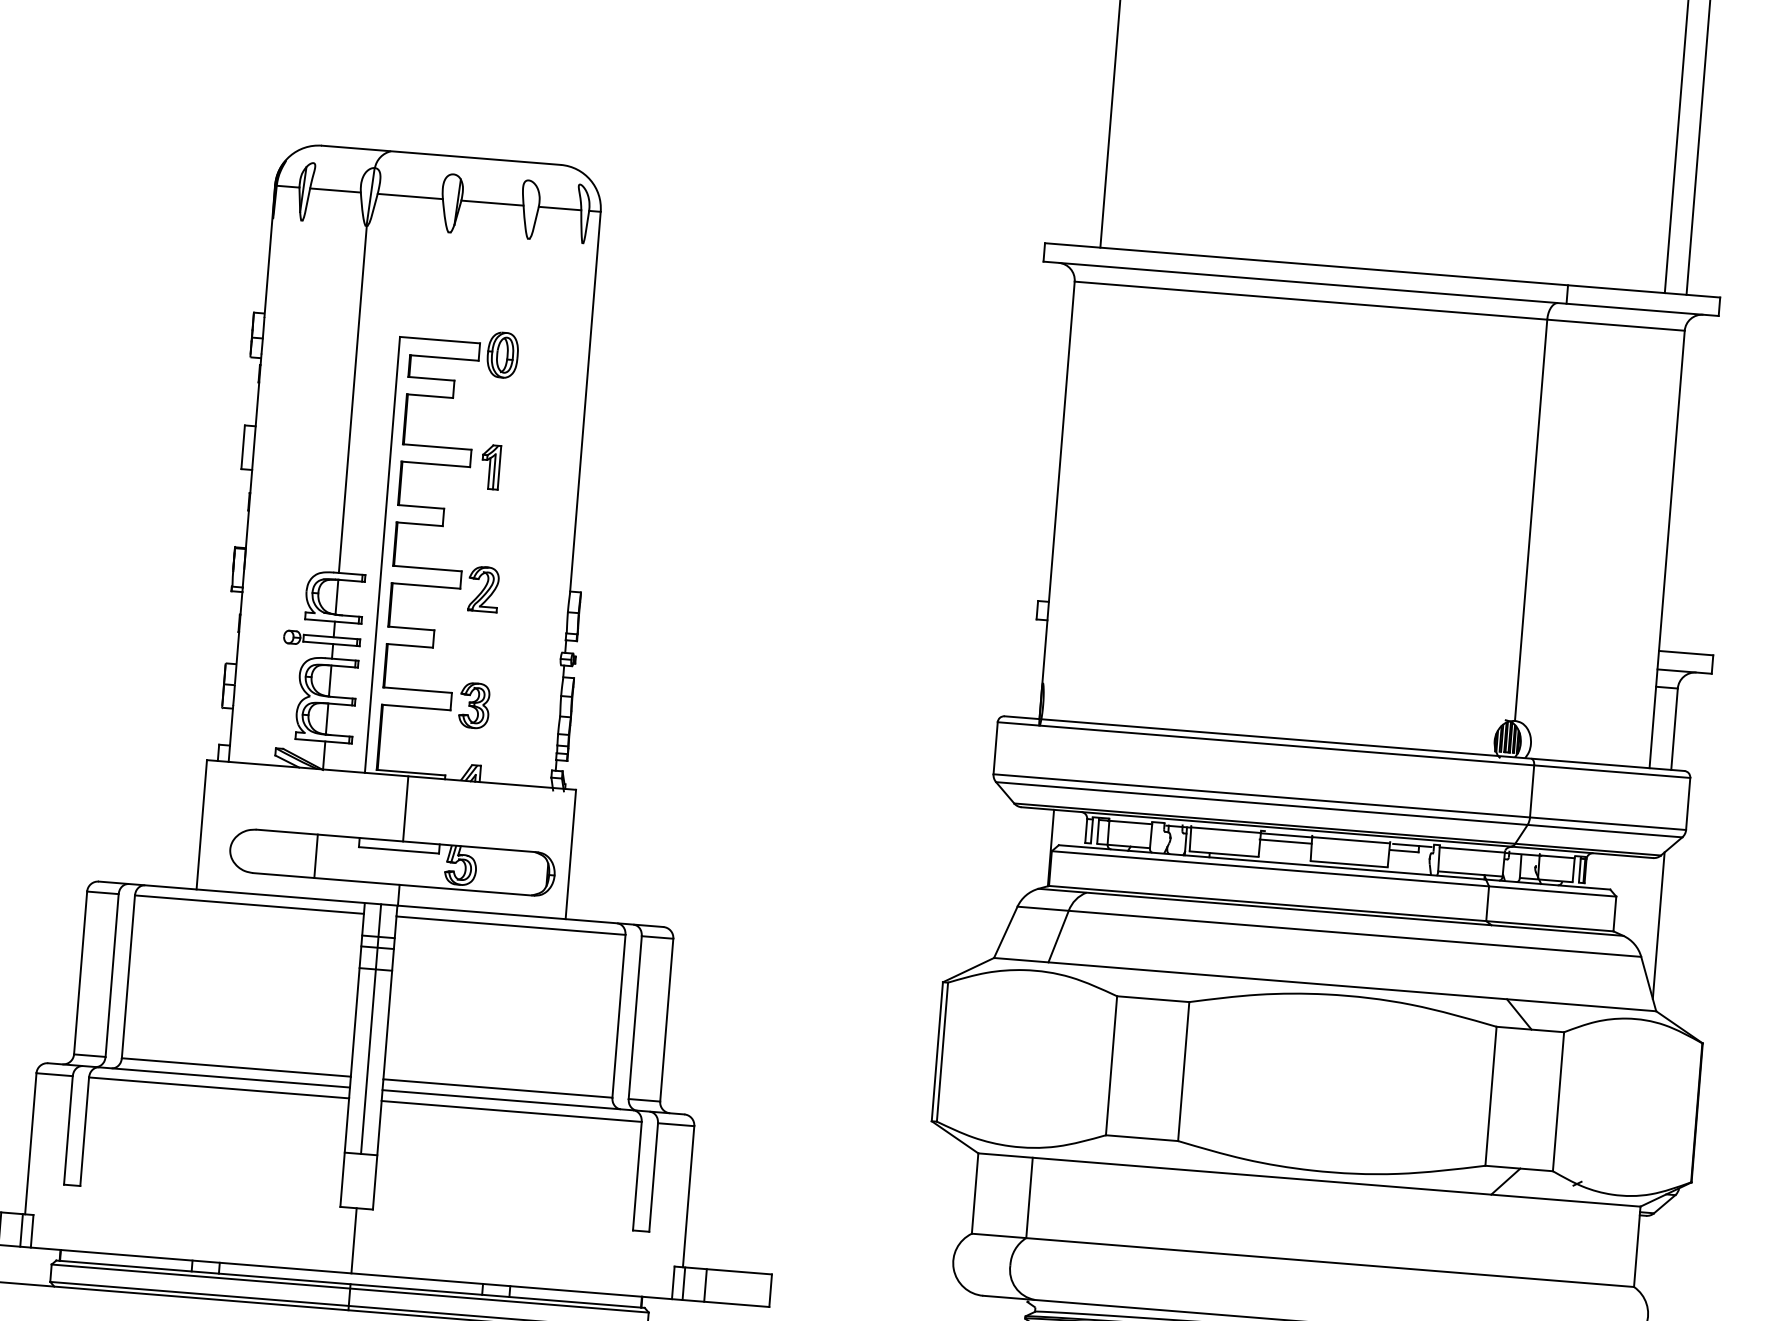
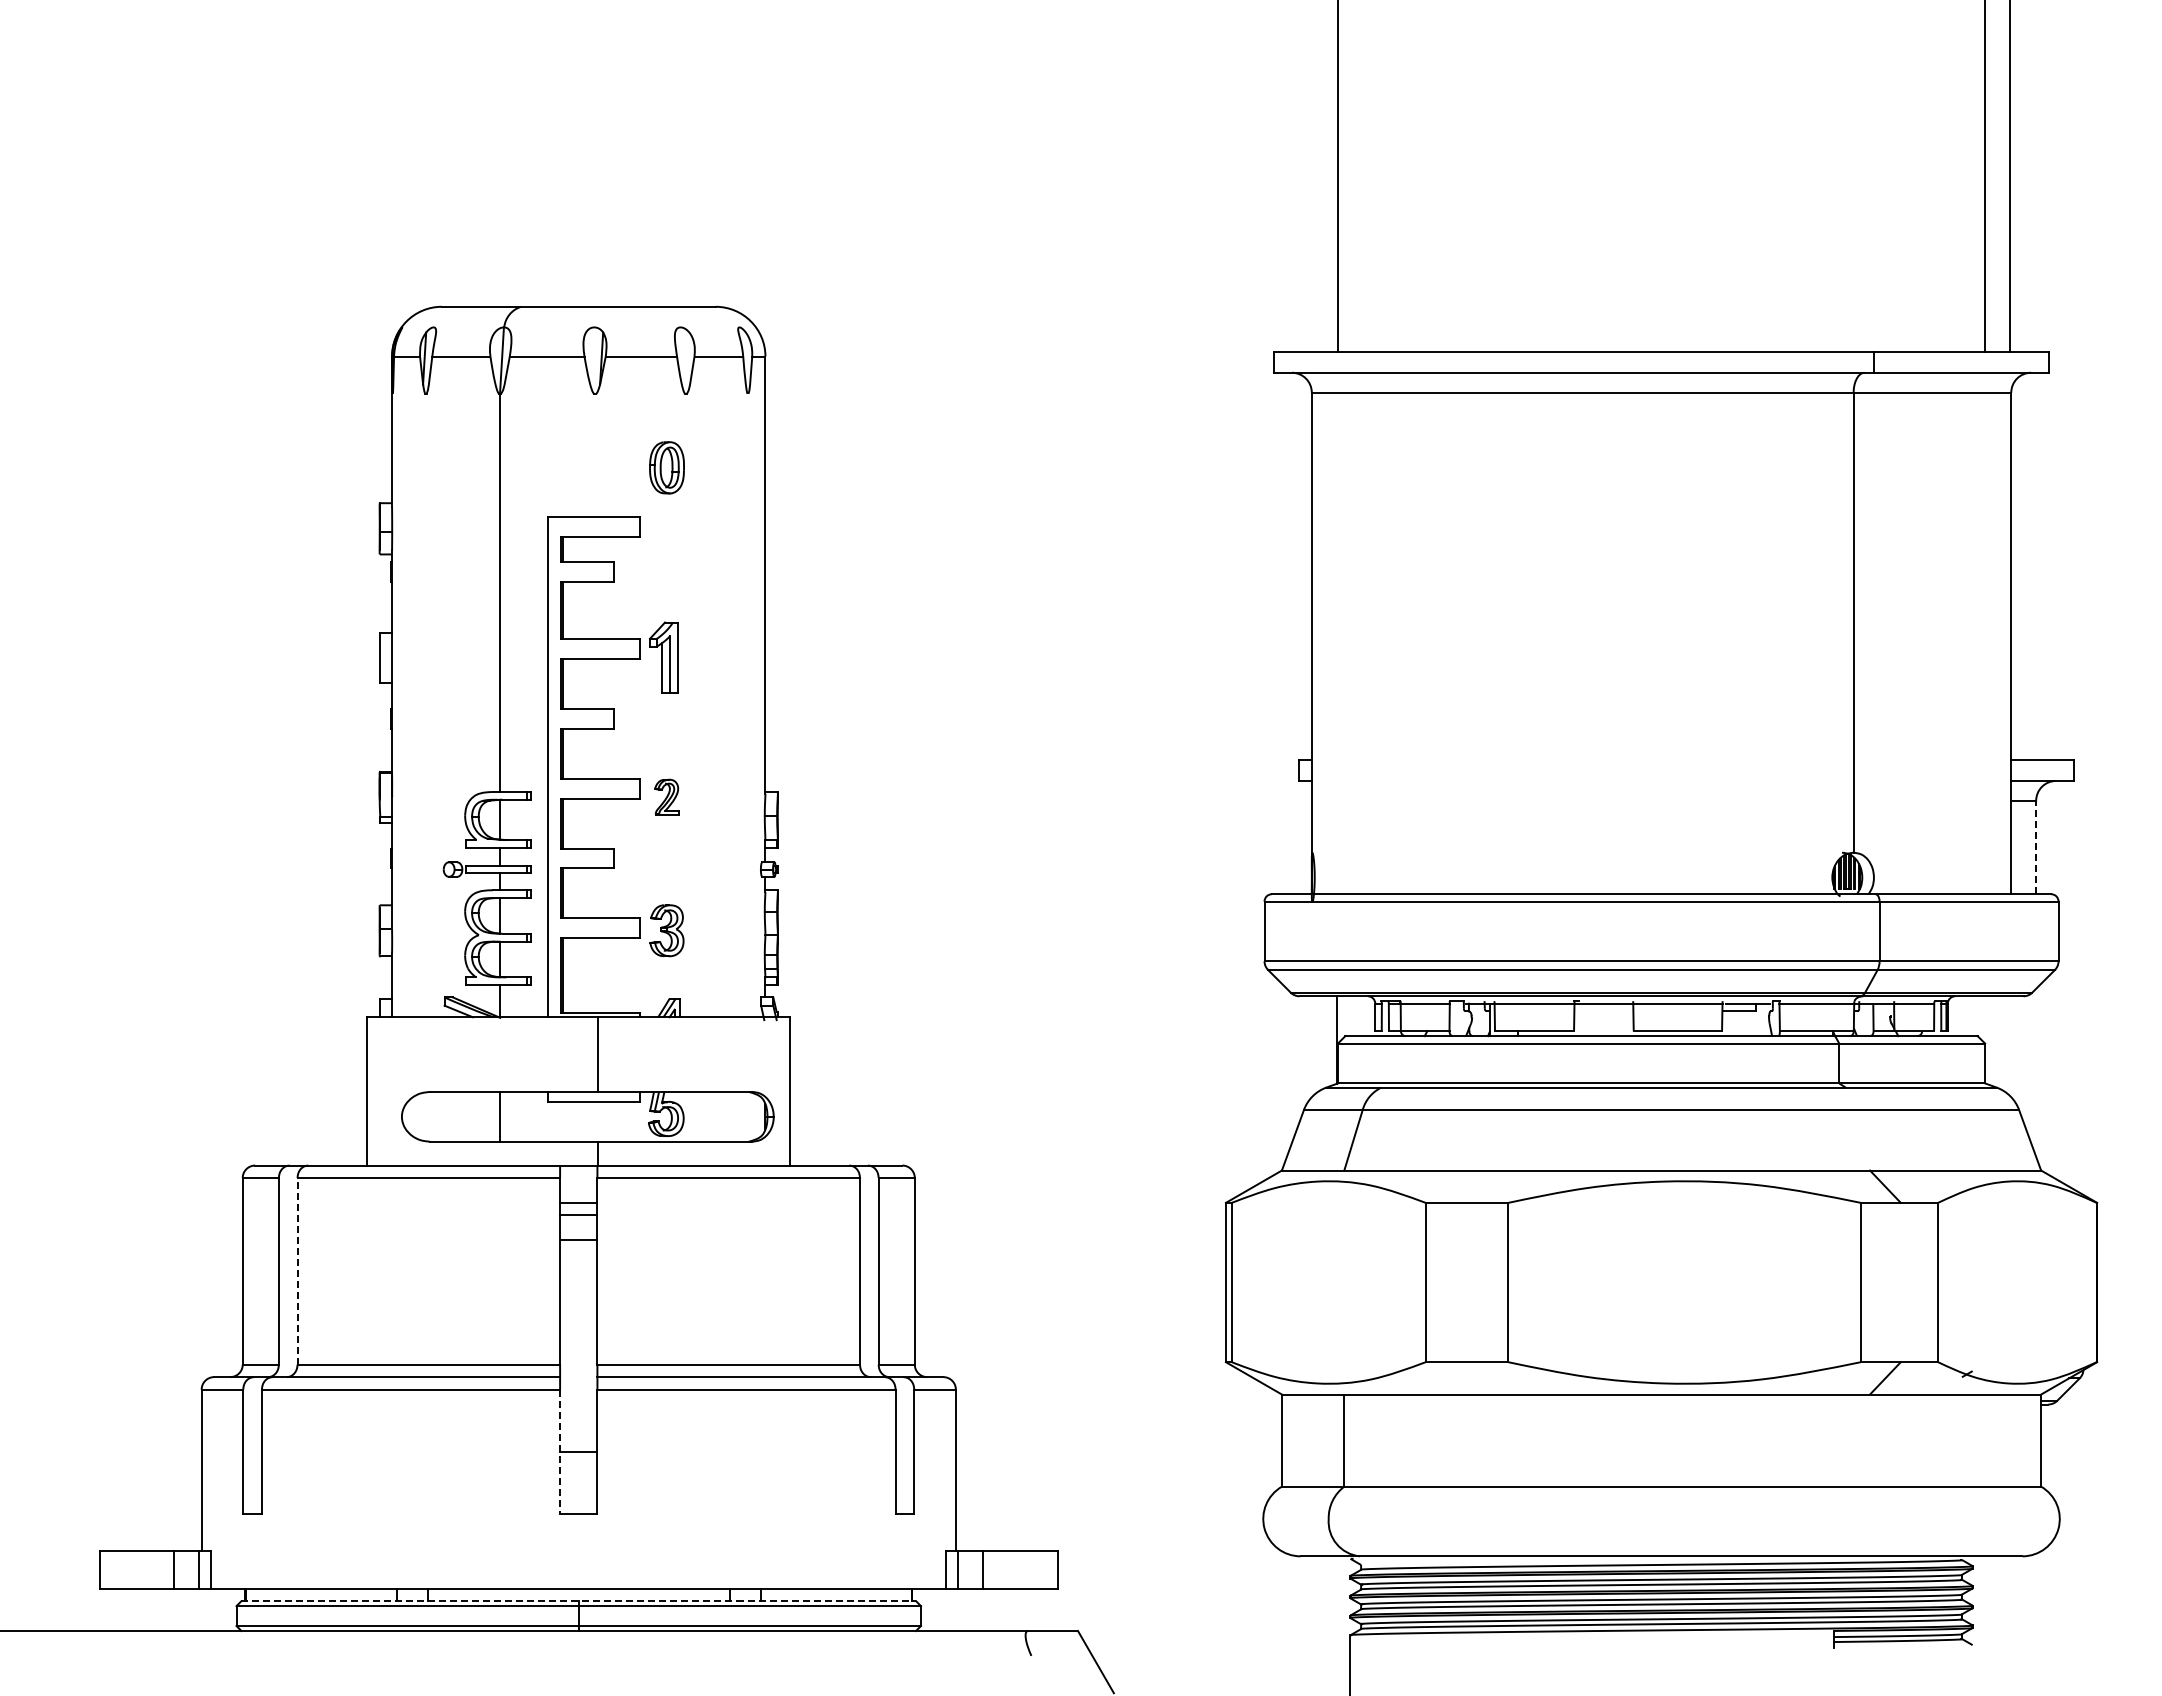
part: (502, 354) -> (666, 467), moved
part: (490, 467) -> (663, 657), size x1.4
part: (483, 589) -> (666, 797), size x0.7
line: (1674, 729) -> (2036, 847), solid -> dashed
line: (1285, 841) -> (1603, 1011), removed
line: (1659, 925) -> (2036, 1072), removed
line: (128, 976) -> (297, 1270), solid -> dashed
line: (370, 1028) -> (578, 1308), removed
line: (345, 1153) -> (560, 1452), solid -> dashed
line: (353, 1240) -> (578, 1551), removed
line: (351, 1284) -> (579, 1601), solid -> dashed

